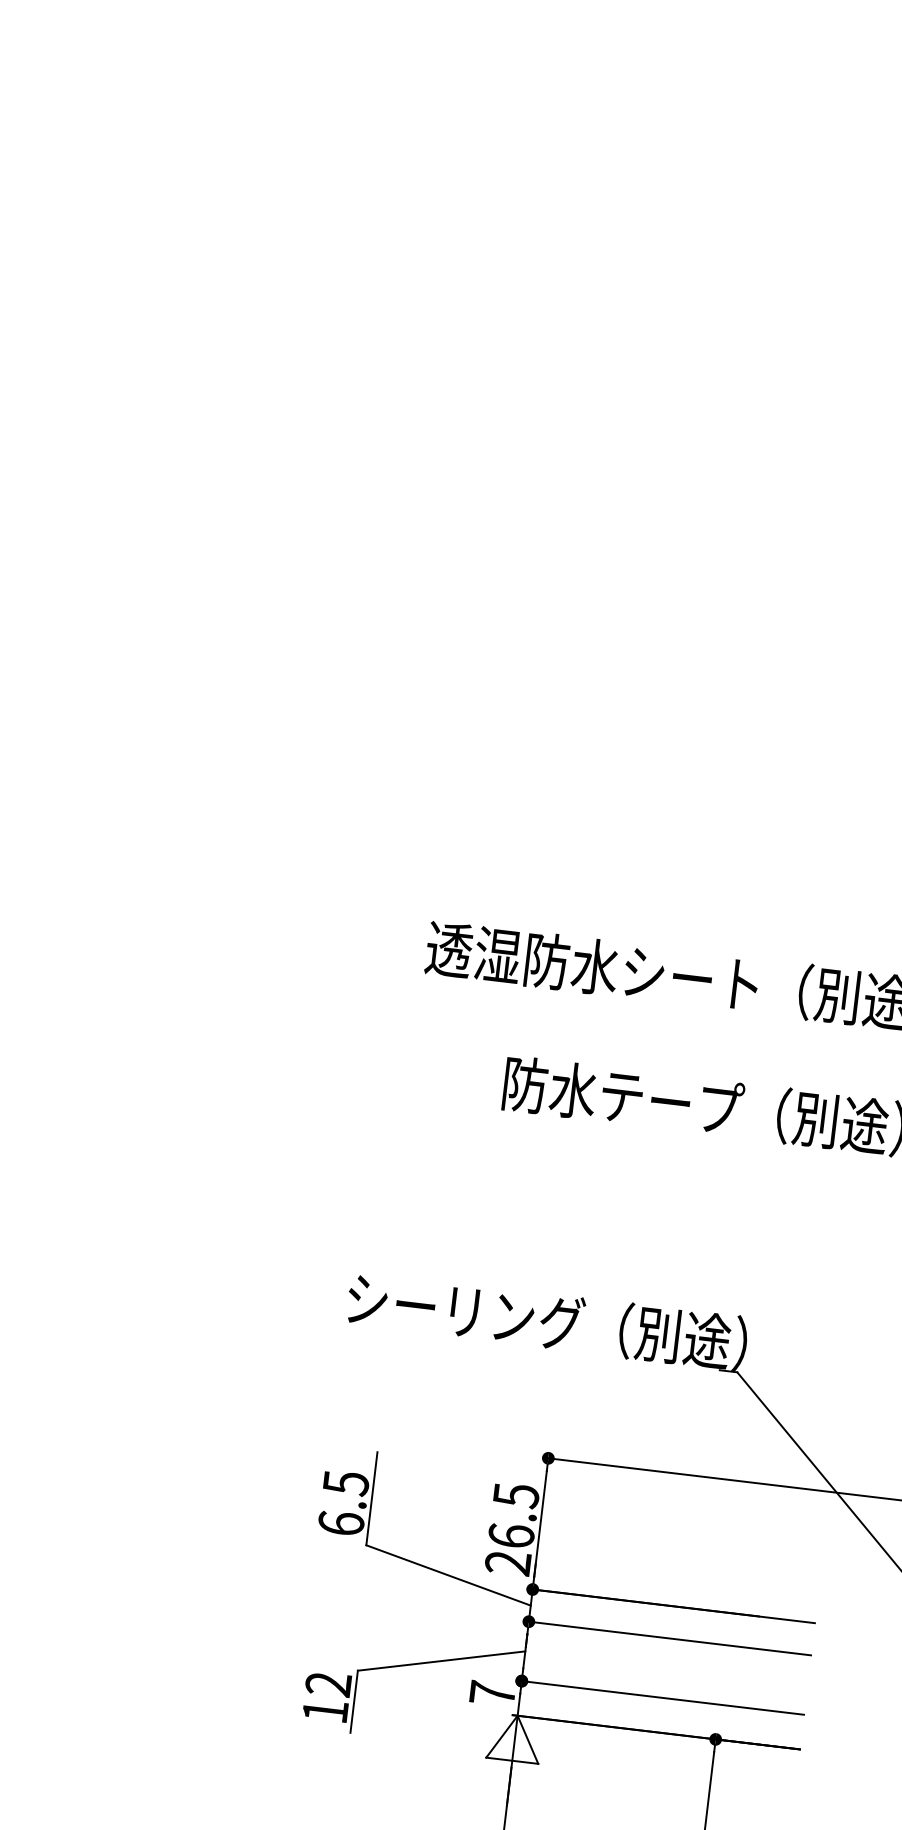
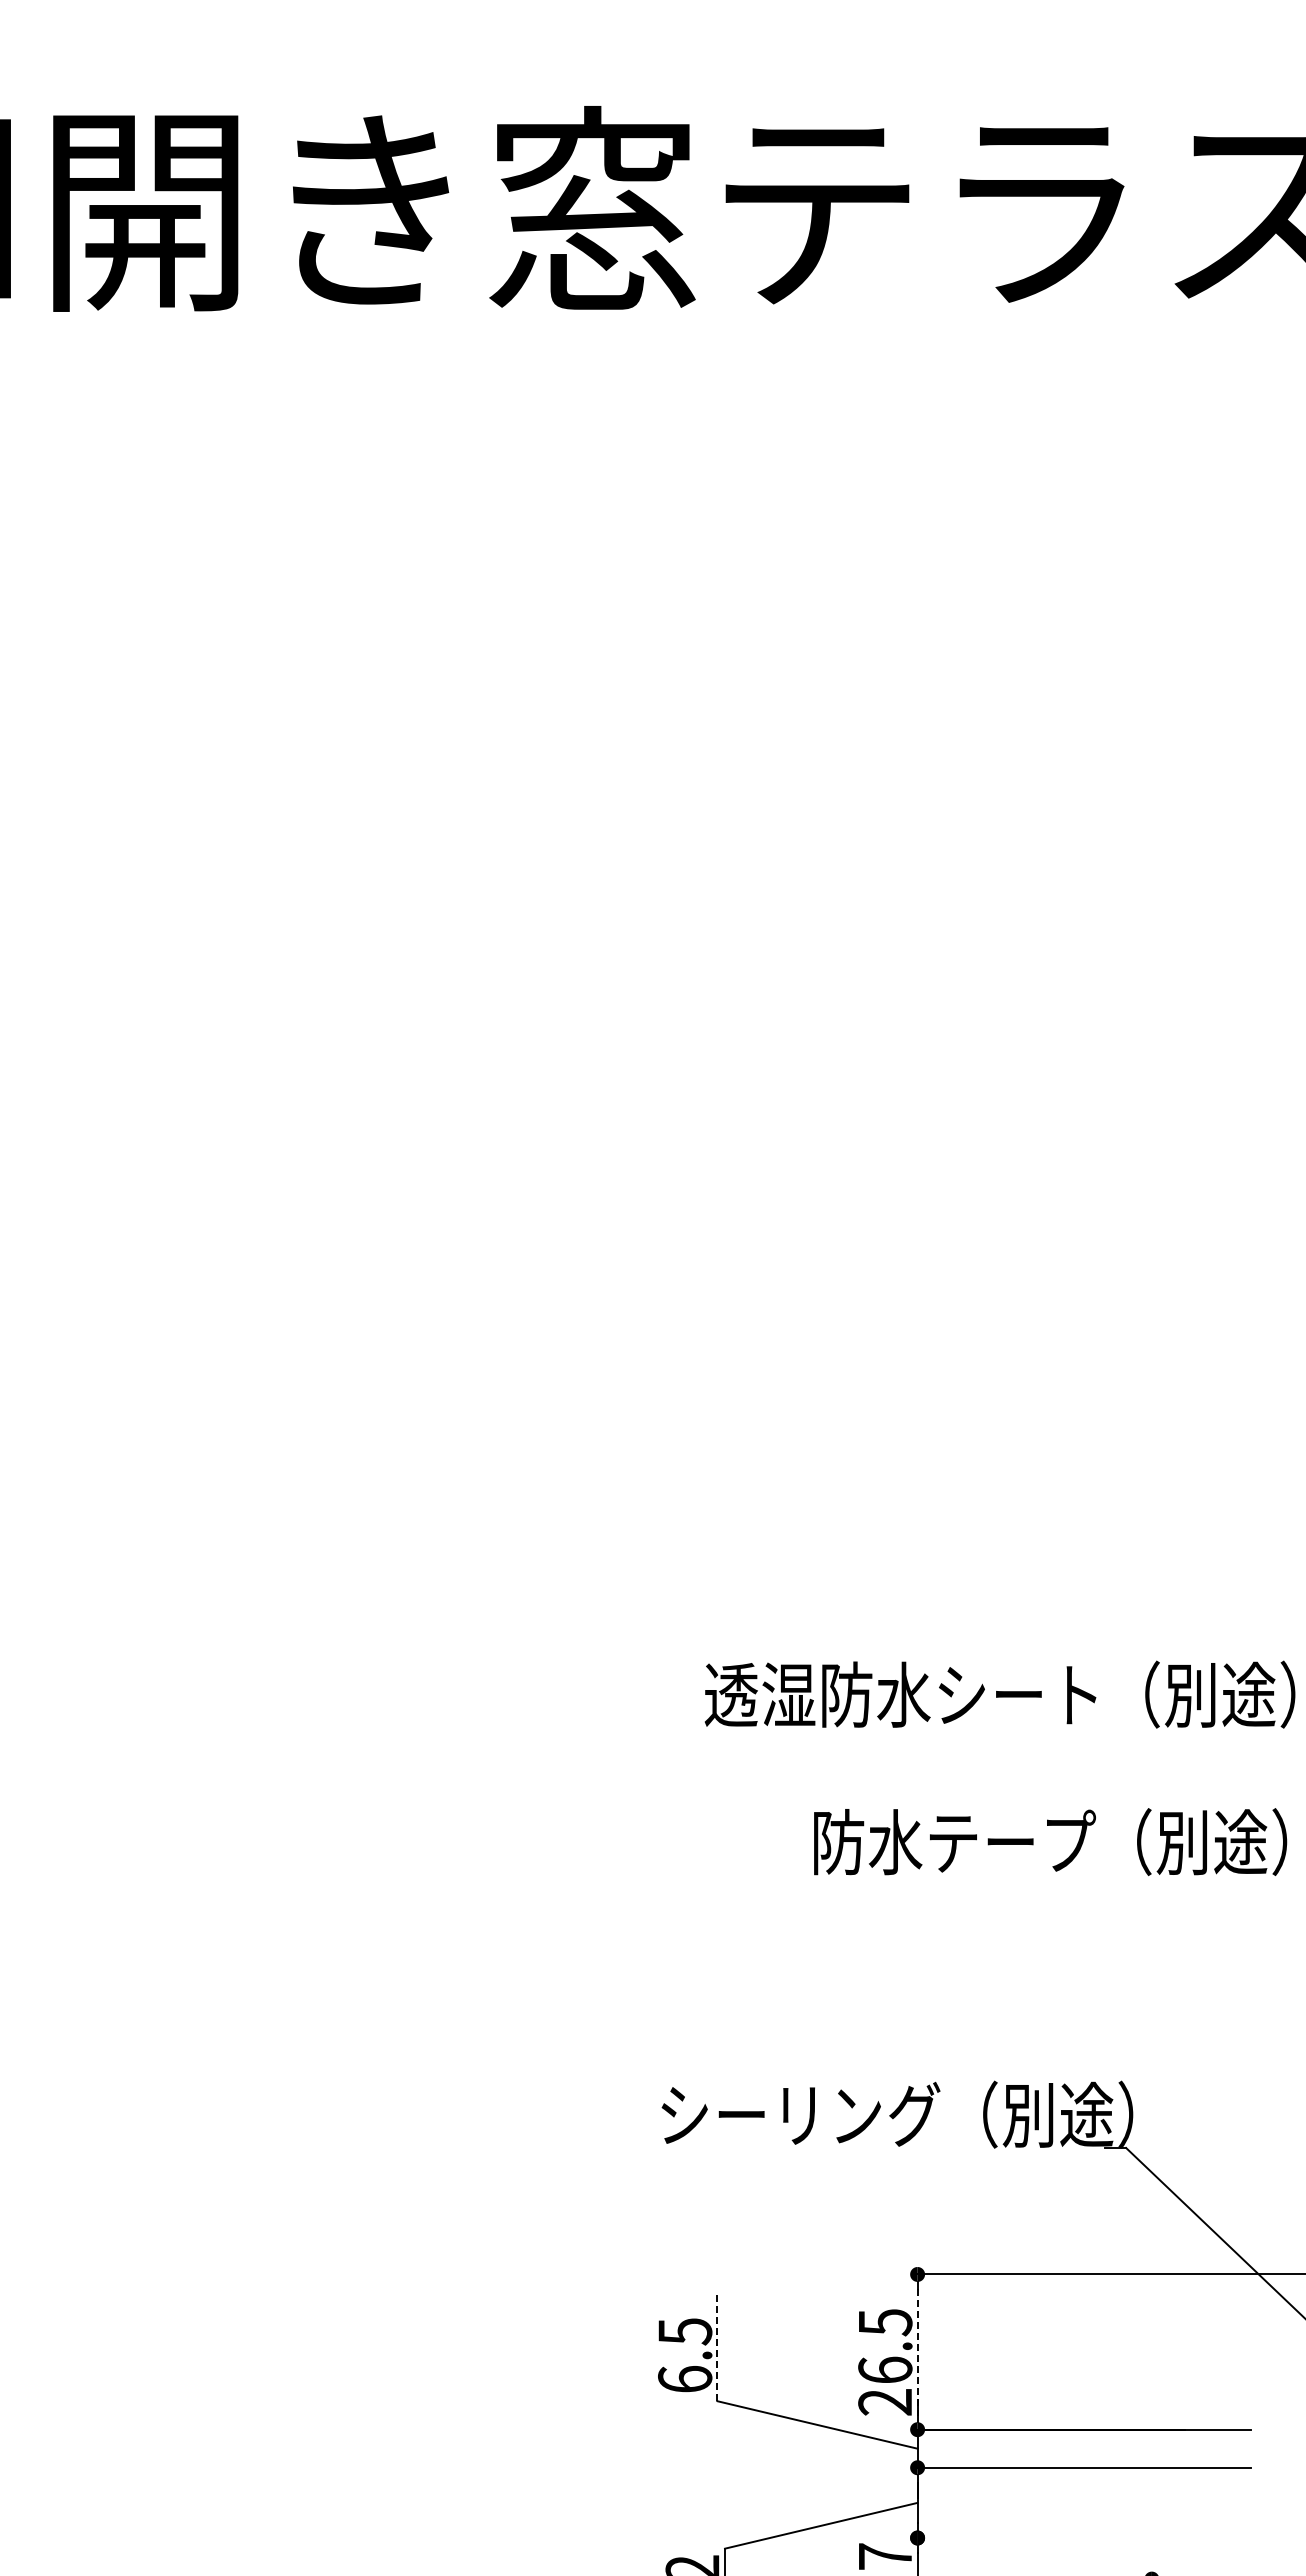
line: (372, 1498) -> (717, 2345), solid -> dashed
line: (540, 1524) -> (917, 2352), solid -> dashed
line: (660, 1698) -> (1081, 2538), removed

